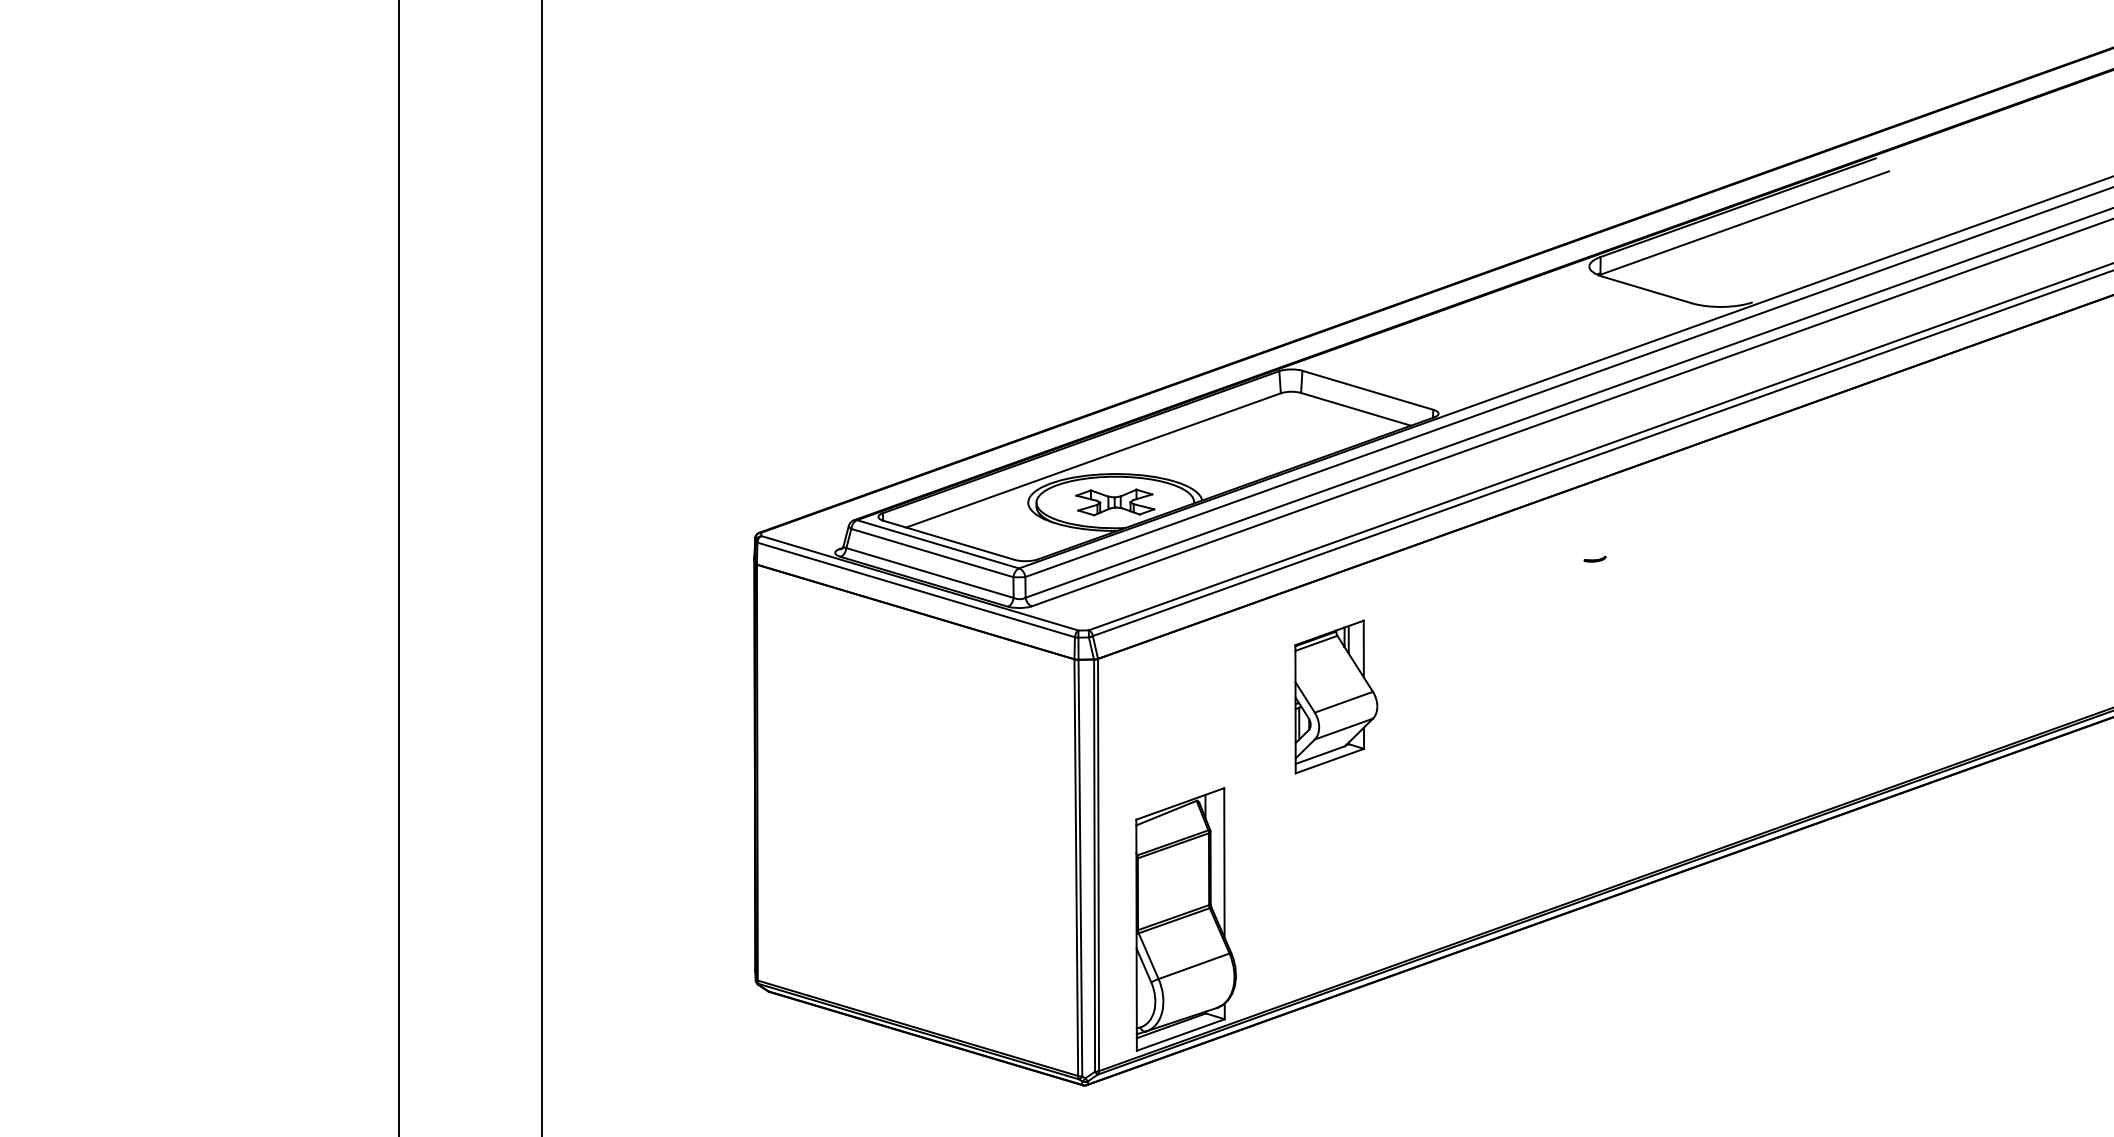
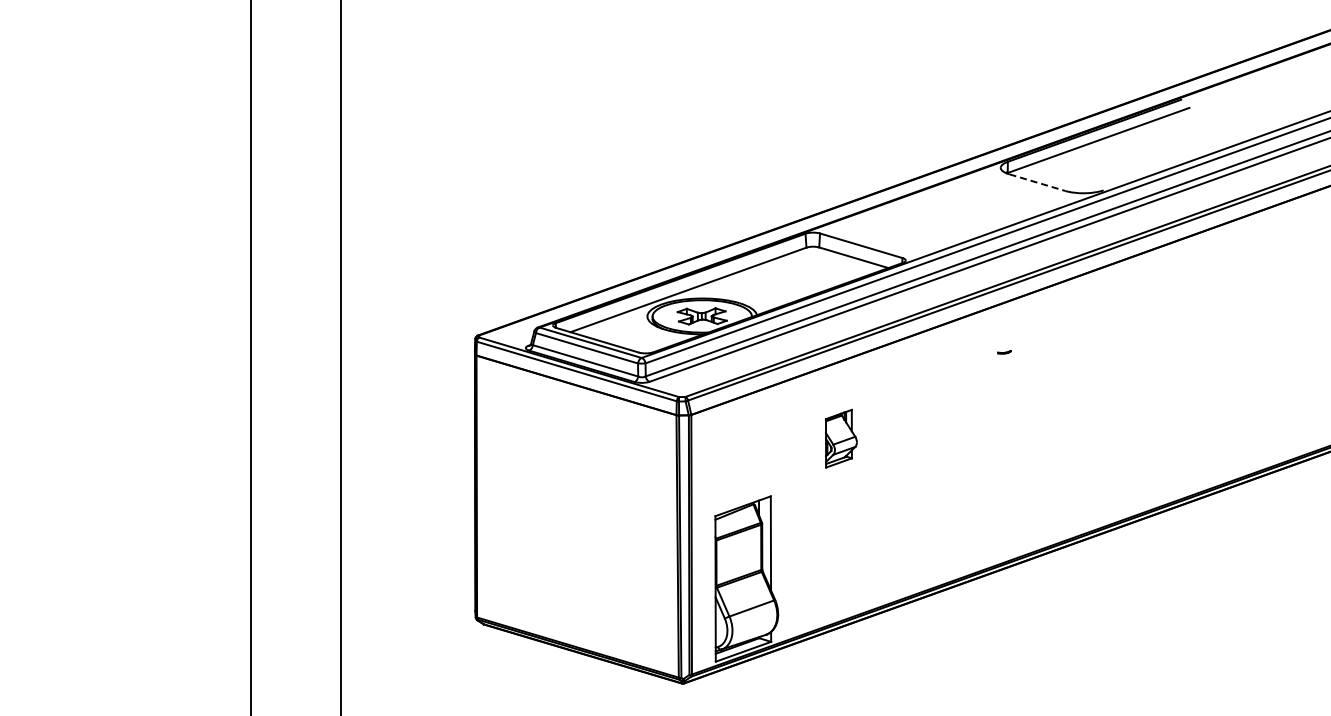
line: (1647, 289) -> (1037, 182), solid -> dashed
part: (1336, 696) -> (841, 438), size x0.6

